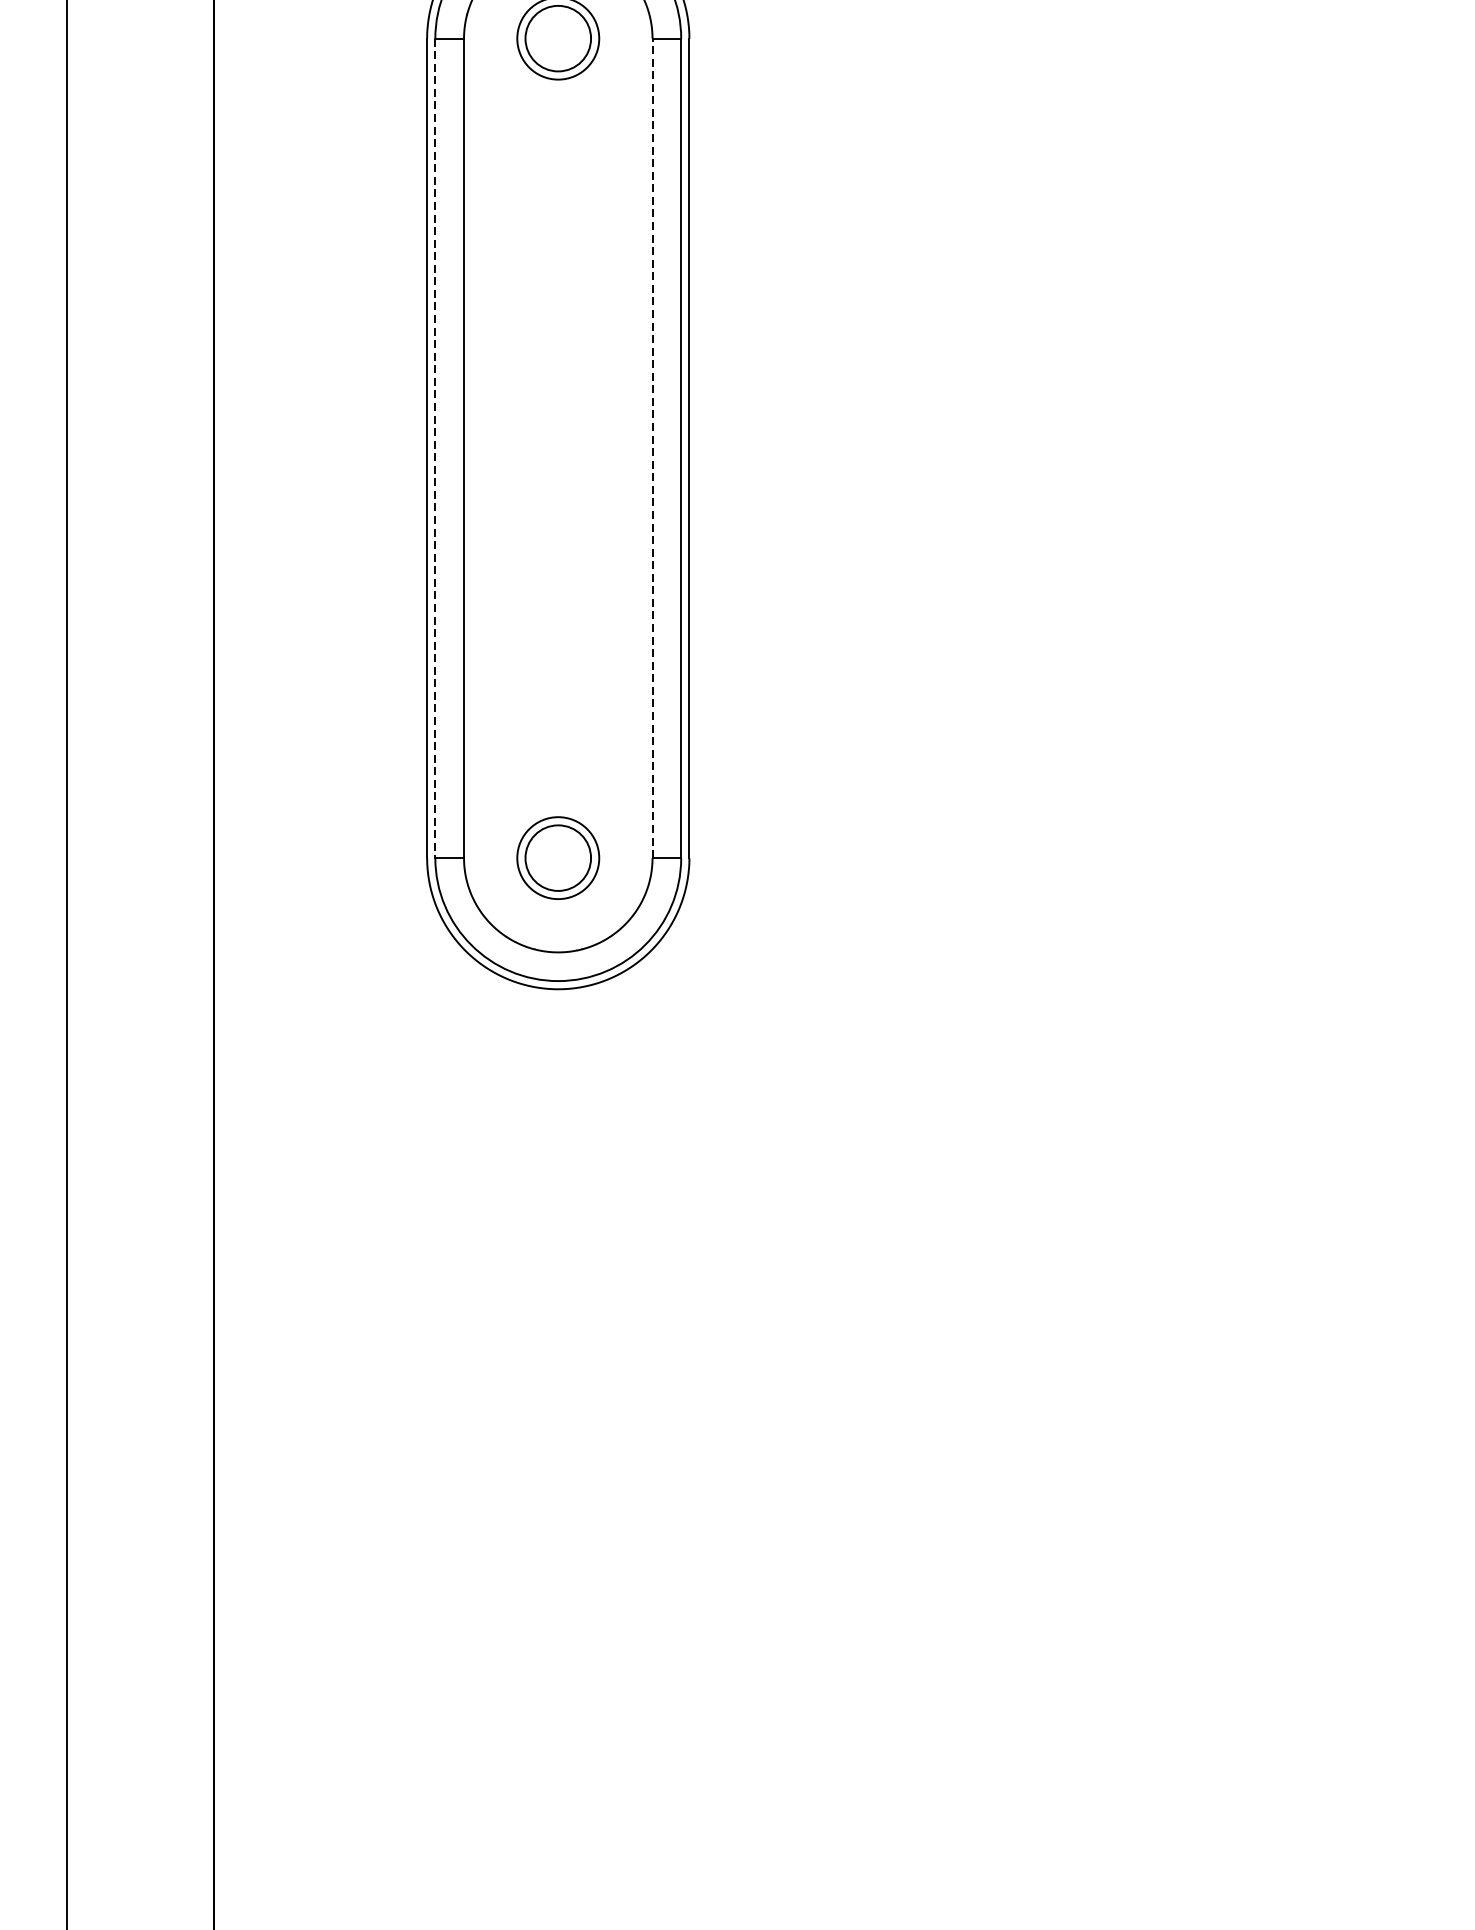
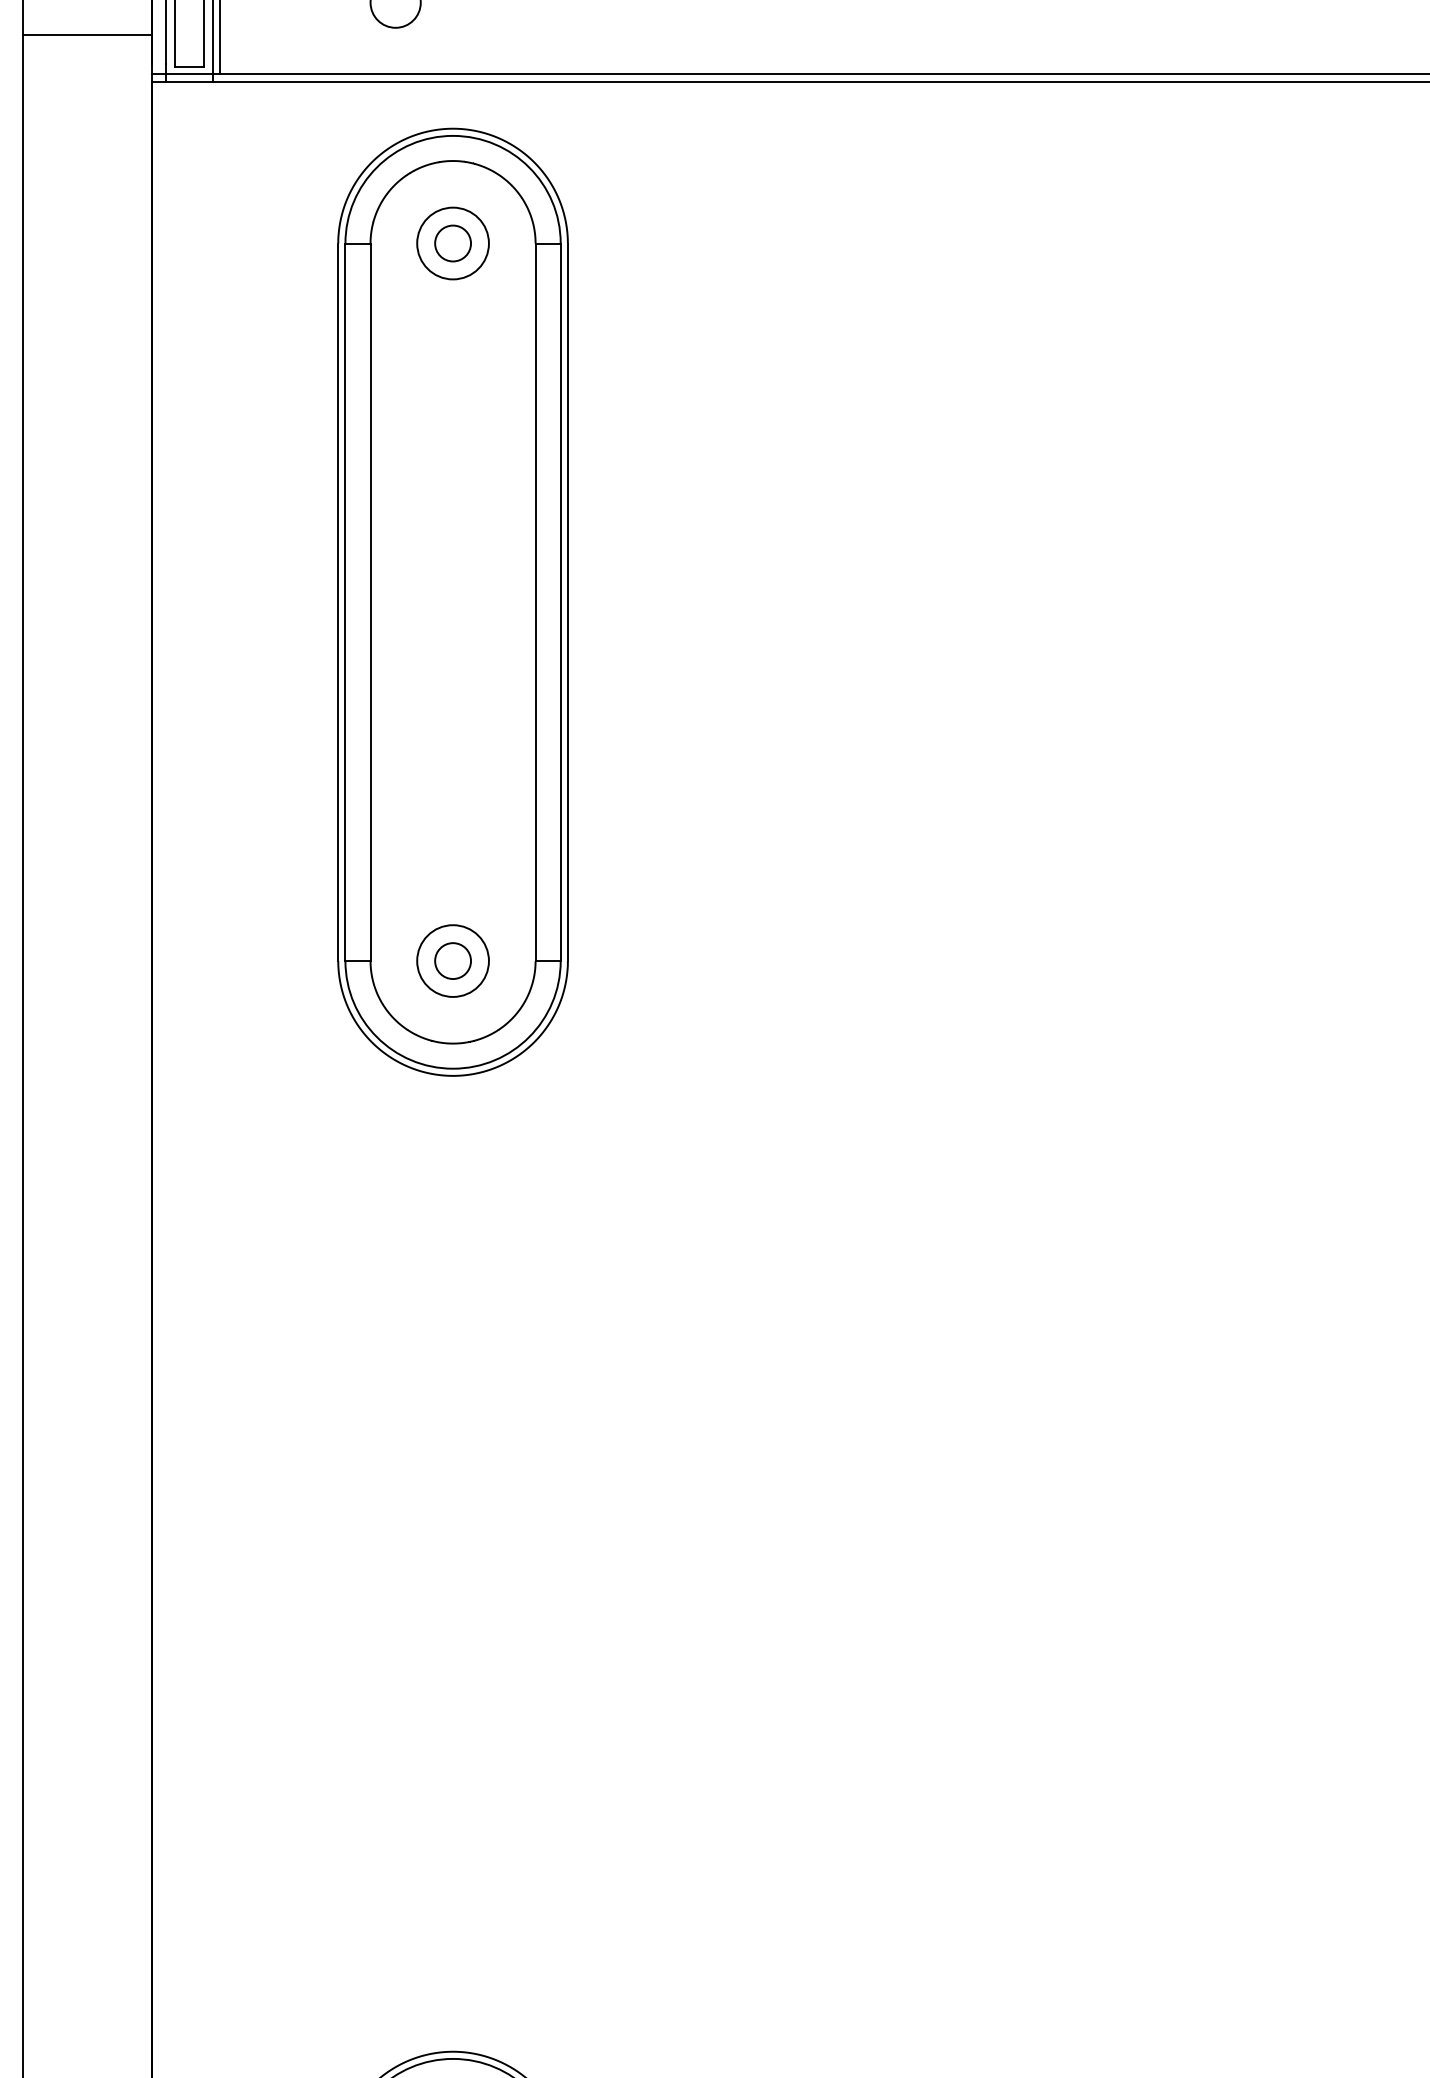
circle: (558, 38) -> (453, 243), size x0.62
line: (435, 448) -> (345, 602), dashed -> solid
line: (652, 448) -> (535, 602), dashed -> solid
circle: (558, 858) -> (453, 961), size x0.62

